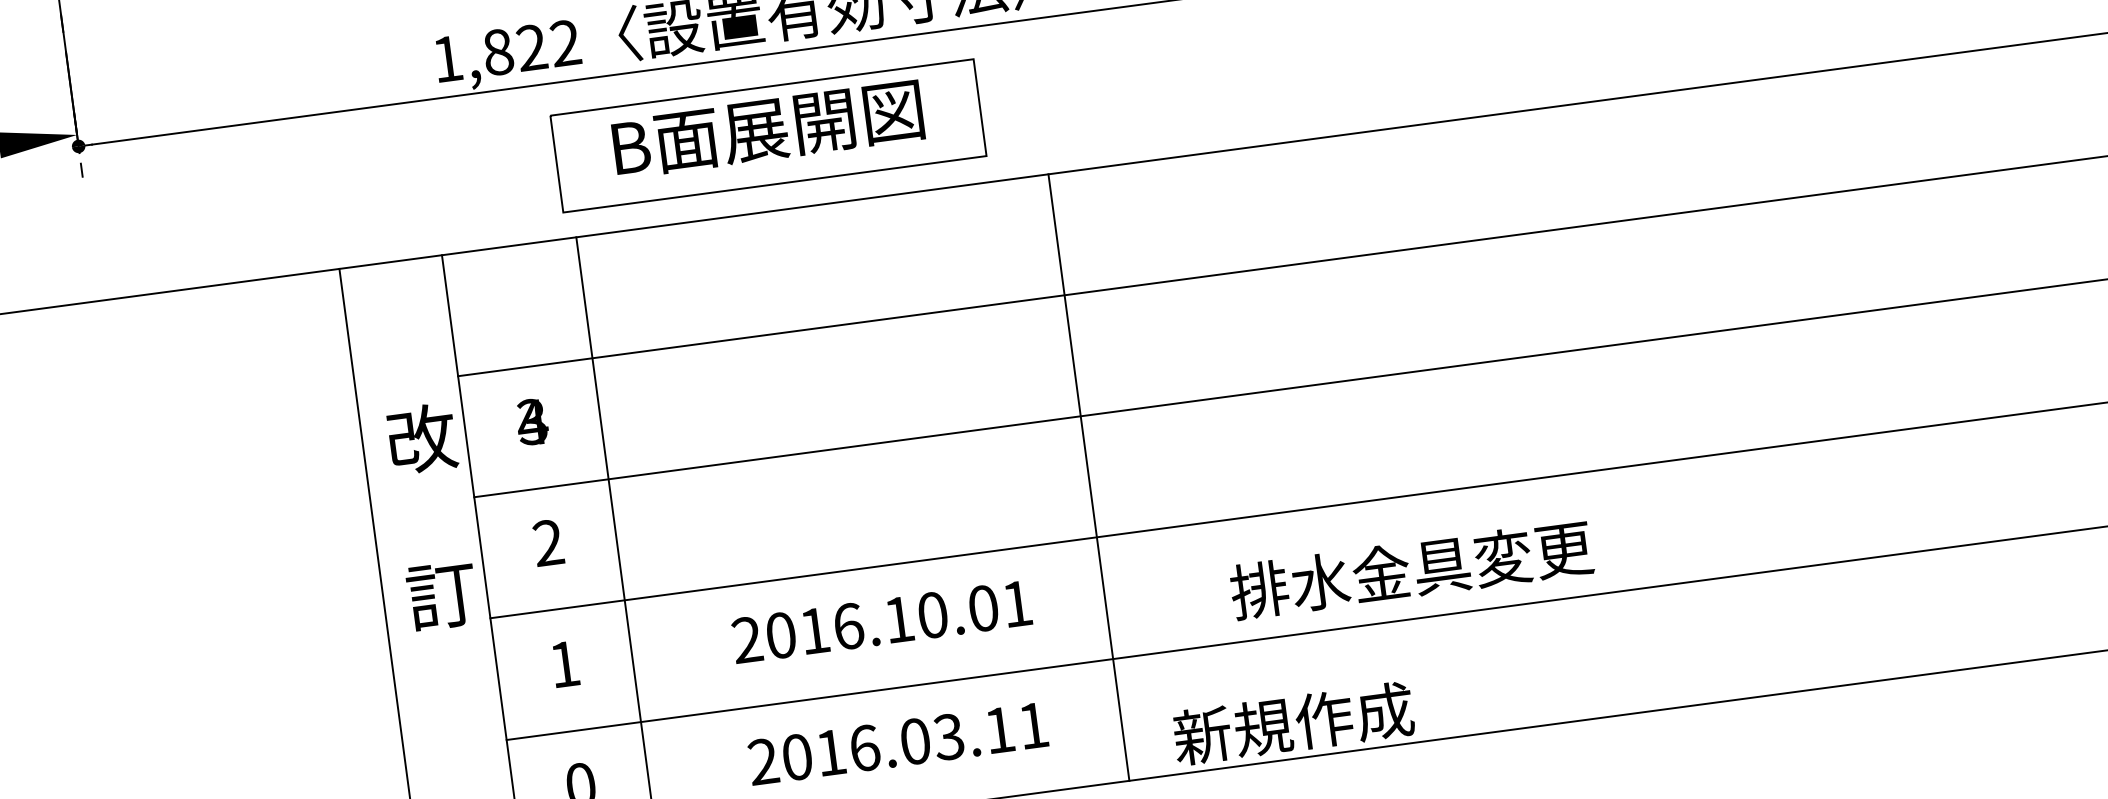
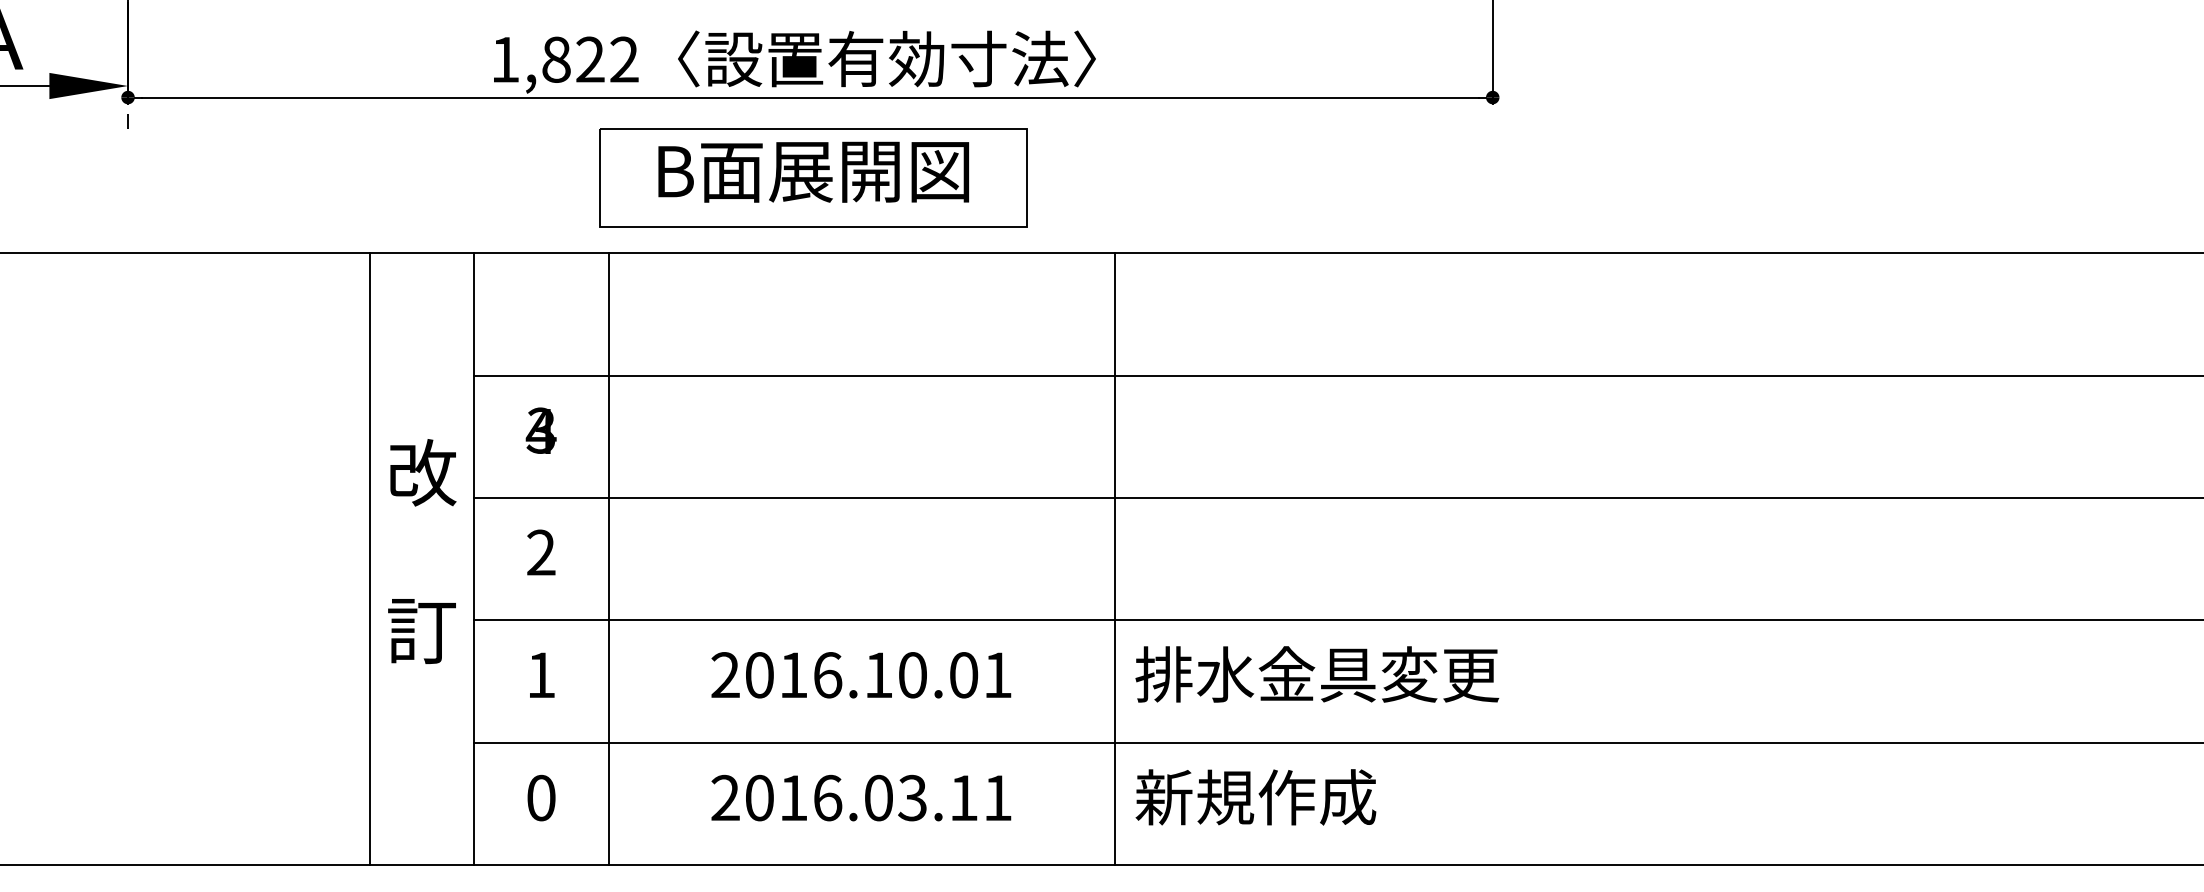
line: (1088, 477) -> (1114, 559), moved
text: (432, 516) -> (422, 551), moved
text: (1411, 569) -> (1317, 674), moved
text: (1293, 723) -> (1255, 797), moved

